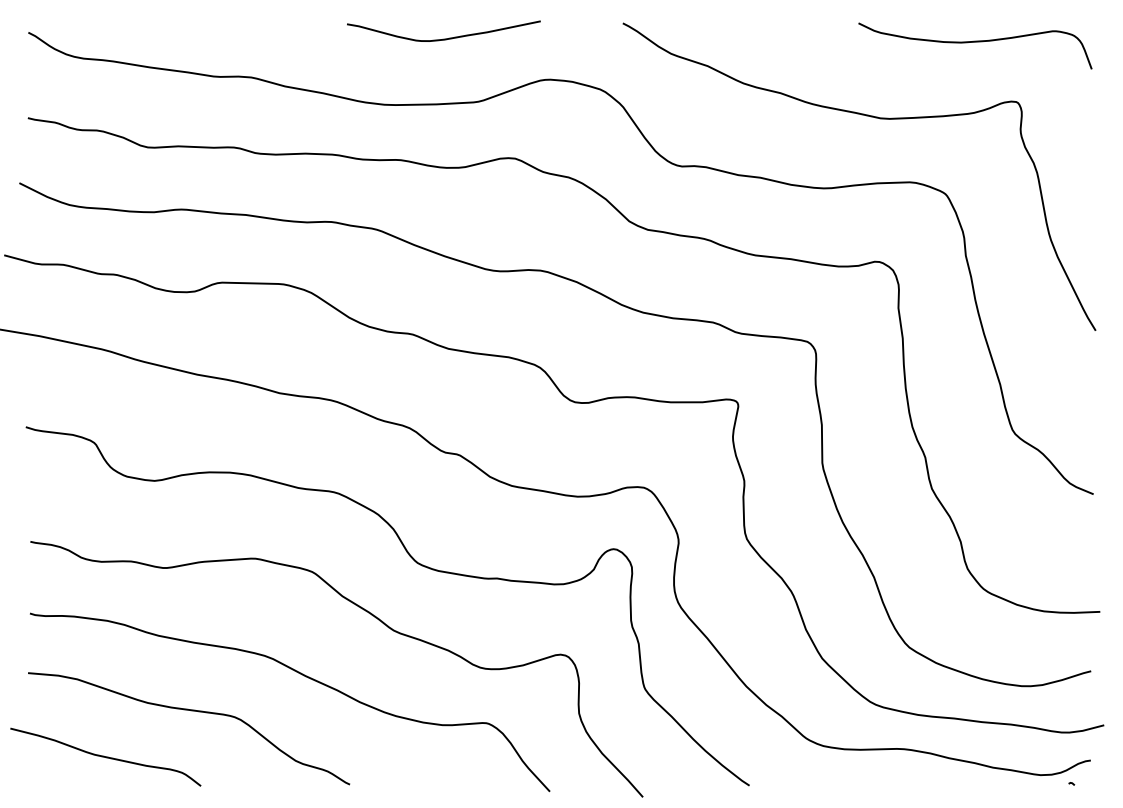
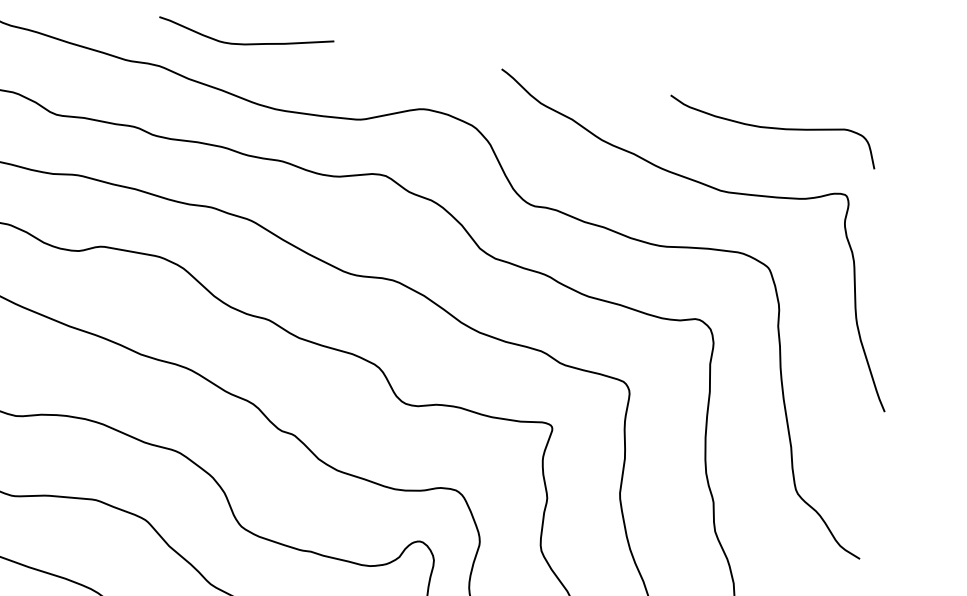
curve: (443, 38) -> (244, 43), moved
curve: (975, 42) -> (773, 128), moved

